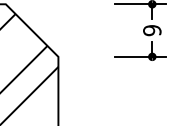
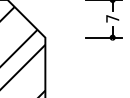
text: (152, 30) -> (112, 18), 9 -> 7

